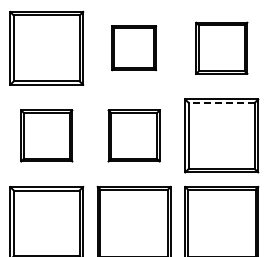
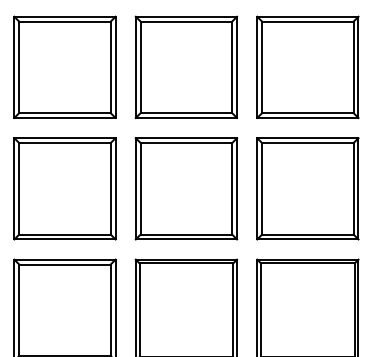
part: (133, 47) -> (185, 66), size x1.67
part: (221, 47) -> (307, 66), size x1.43
line: (221, 103) -> (307, 143), dashed -> solid
part: (46, 135) -> (64, 188), size x1.43
part: (133, 135) -> (185, 188), size x1.43

